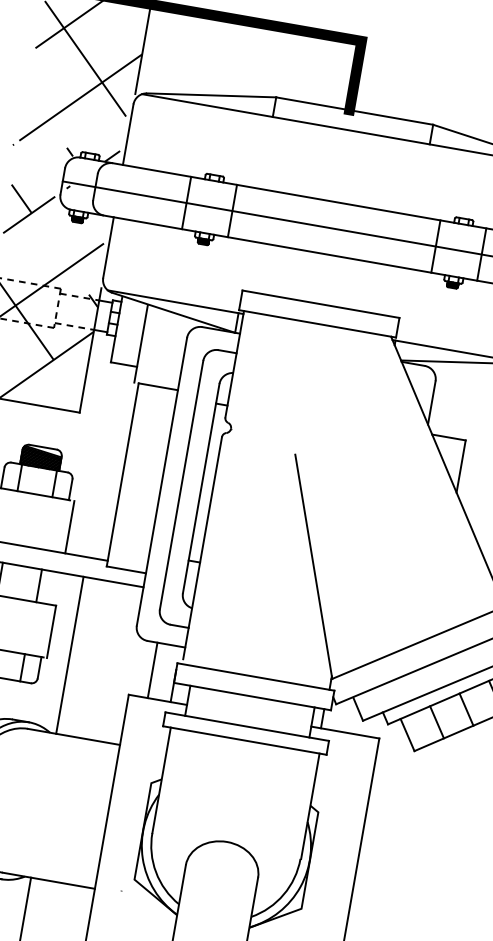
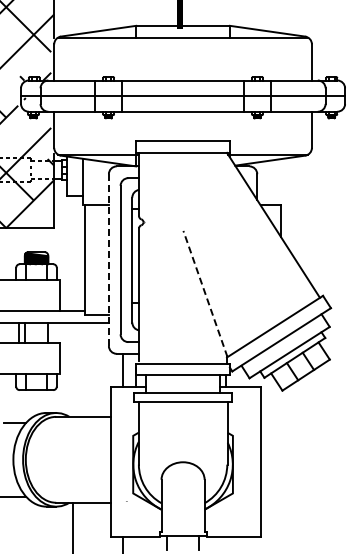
line: (161, 482) -> (108, 260), solid -> dashed
line: (313, 567) -> (205, 294), solid -> dashed
line: (70, 654) -> (73, 369), removed

